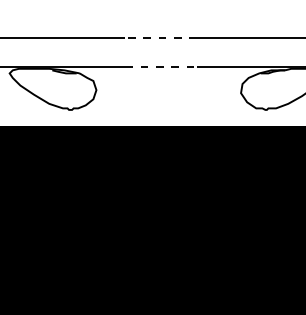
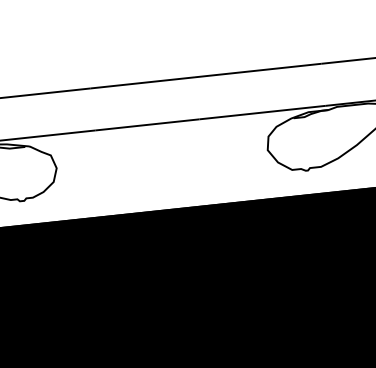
line: (161, 38) -> (143, 82), dashed -> solid
line: (161, 67) -> (147, 125), dashed -> solid

